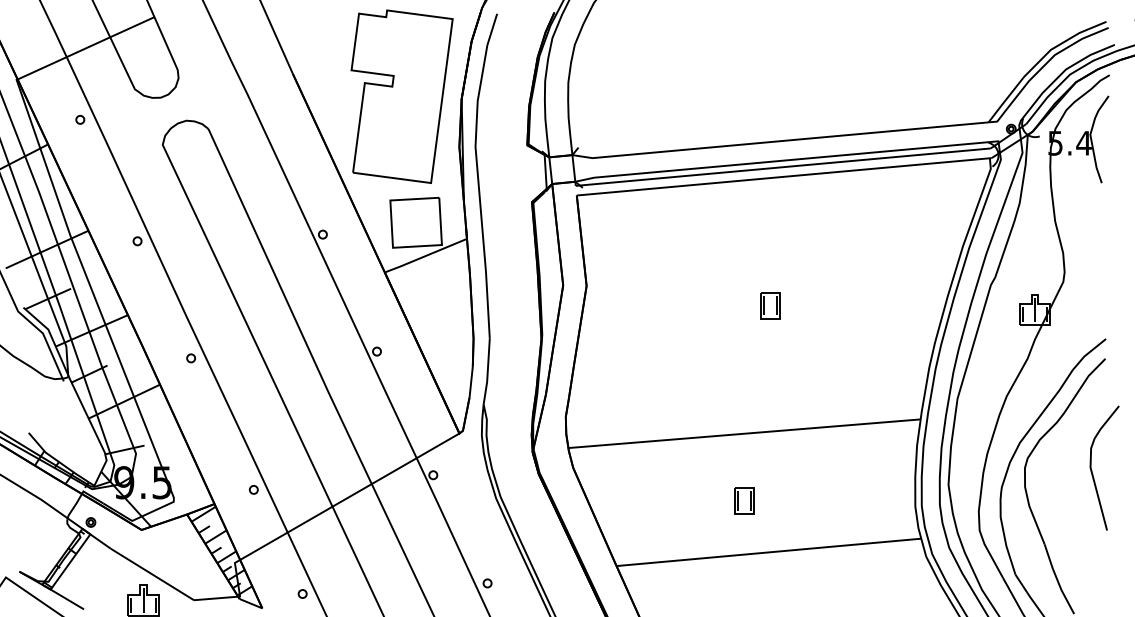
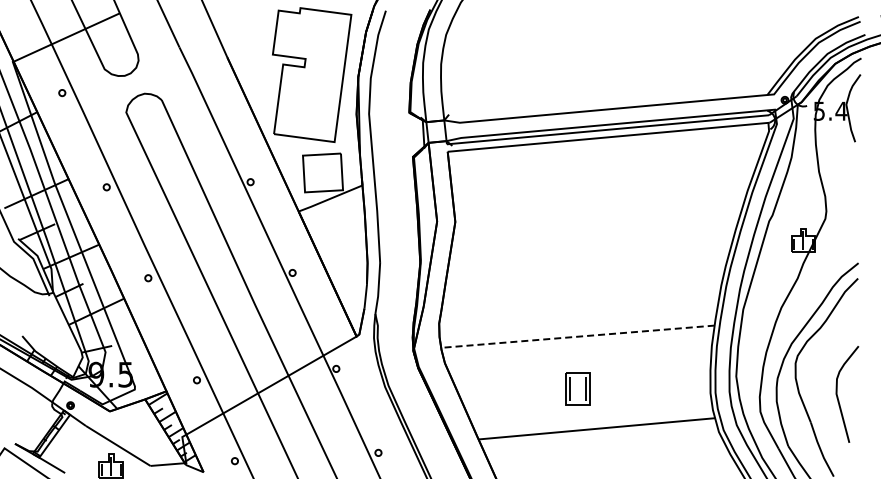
part: (769, 304) -> (597, 236), removed
line: (743, 433) -> (577, 336), solid -> dashed
curve: (1093, 470) -> (838, 396), moved
part: (745, 500) -> (578, 388), size x1.6

